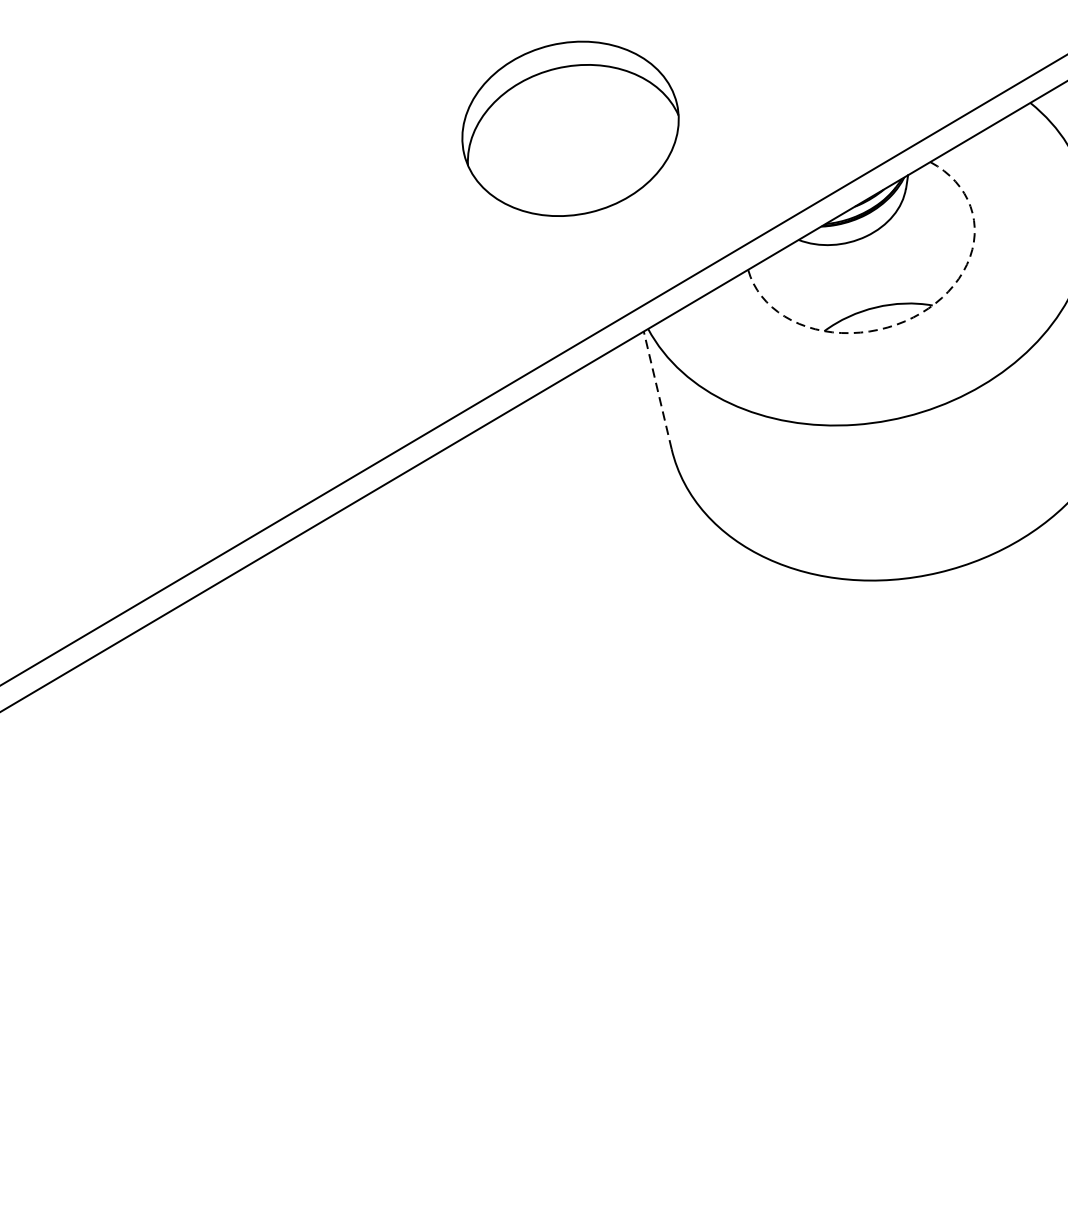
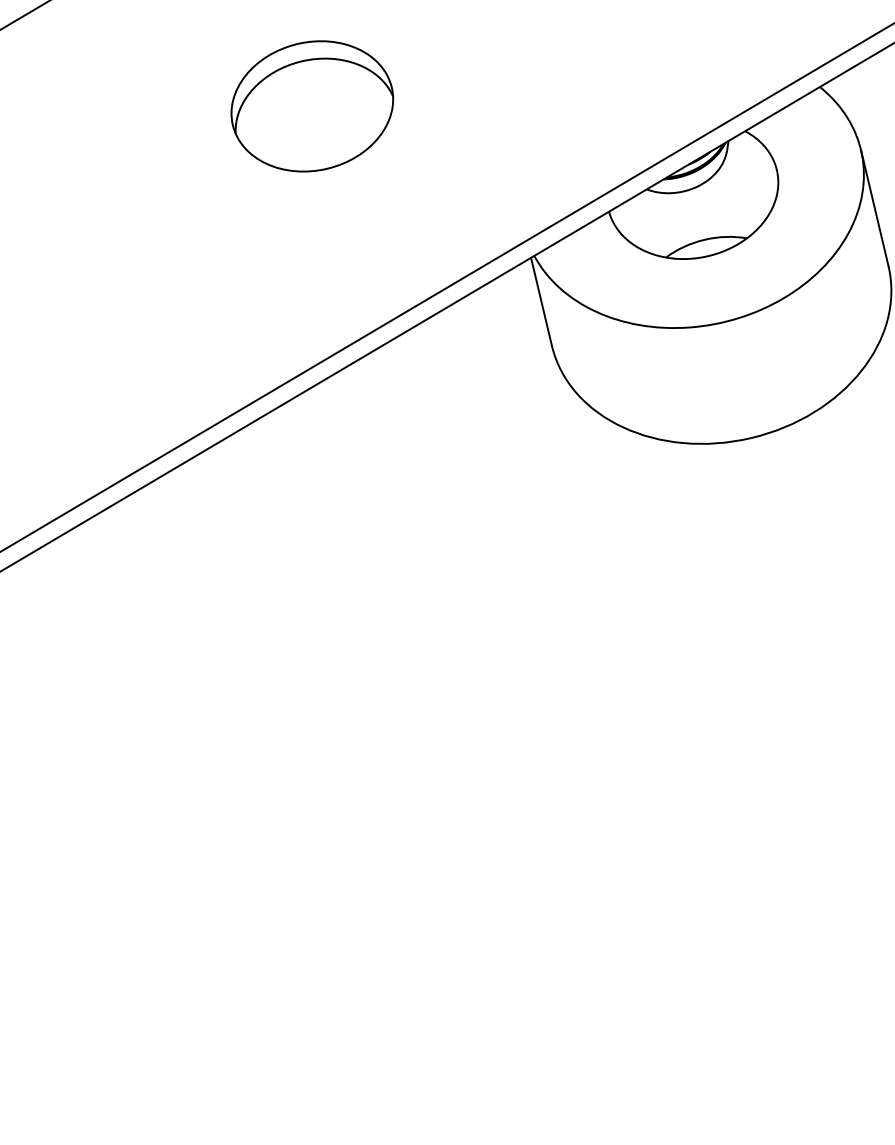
part: (570, 128) -> (312, 106), moved
arc: (914, 316) -> (733, 246), dashed -> solid
line: (657, 389) -> (541, 301), dashed -> solid

